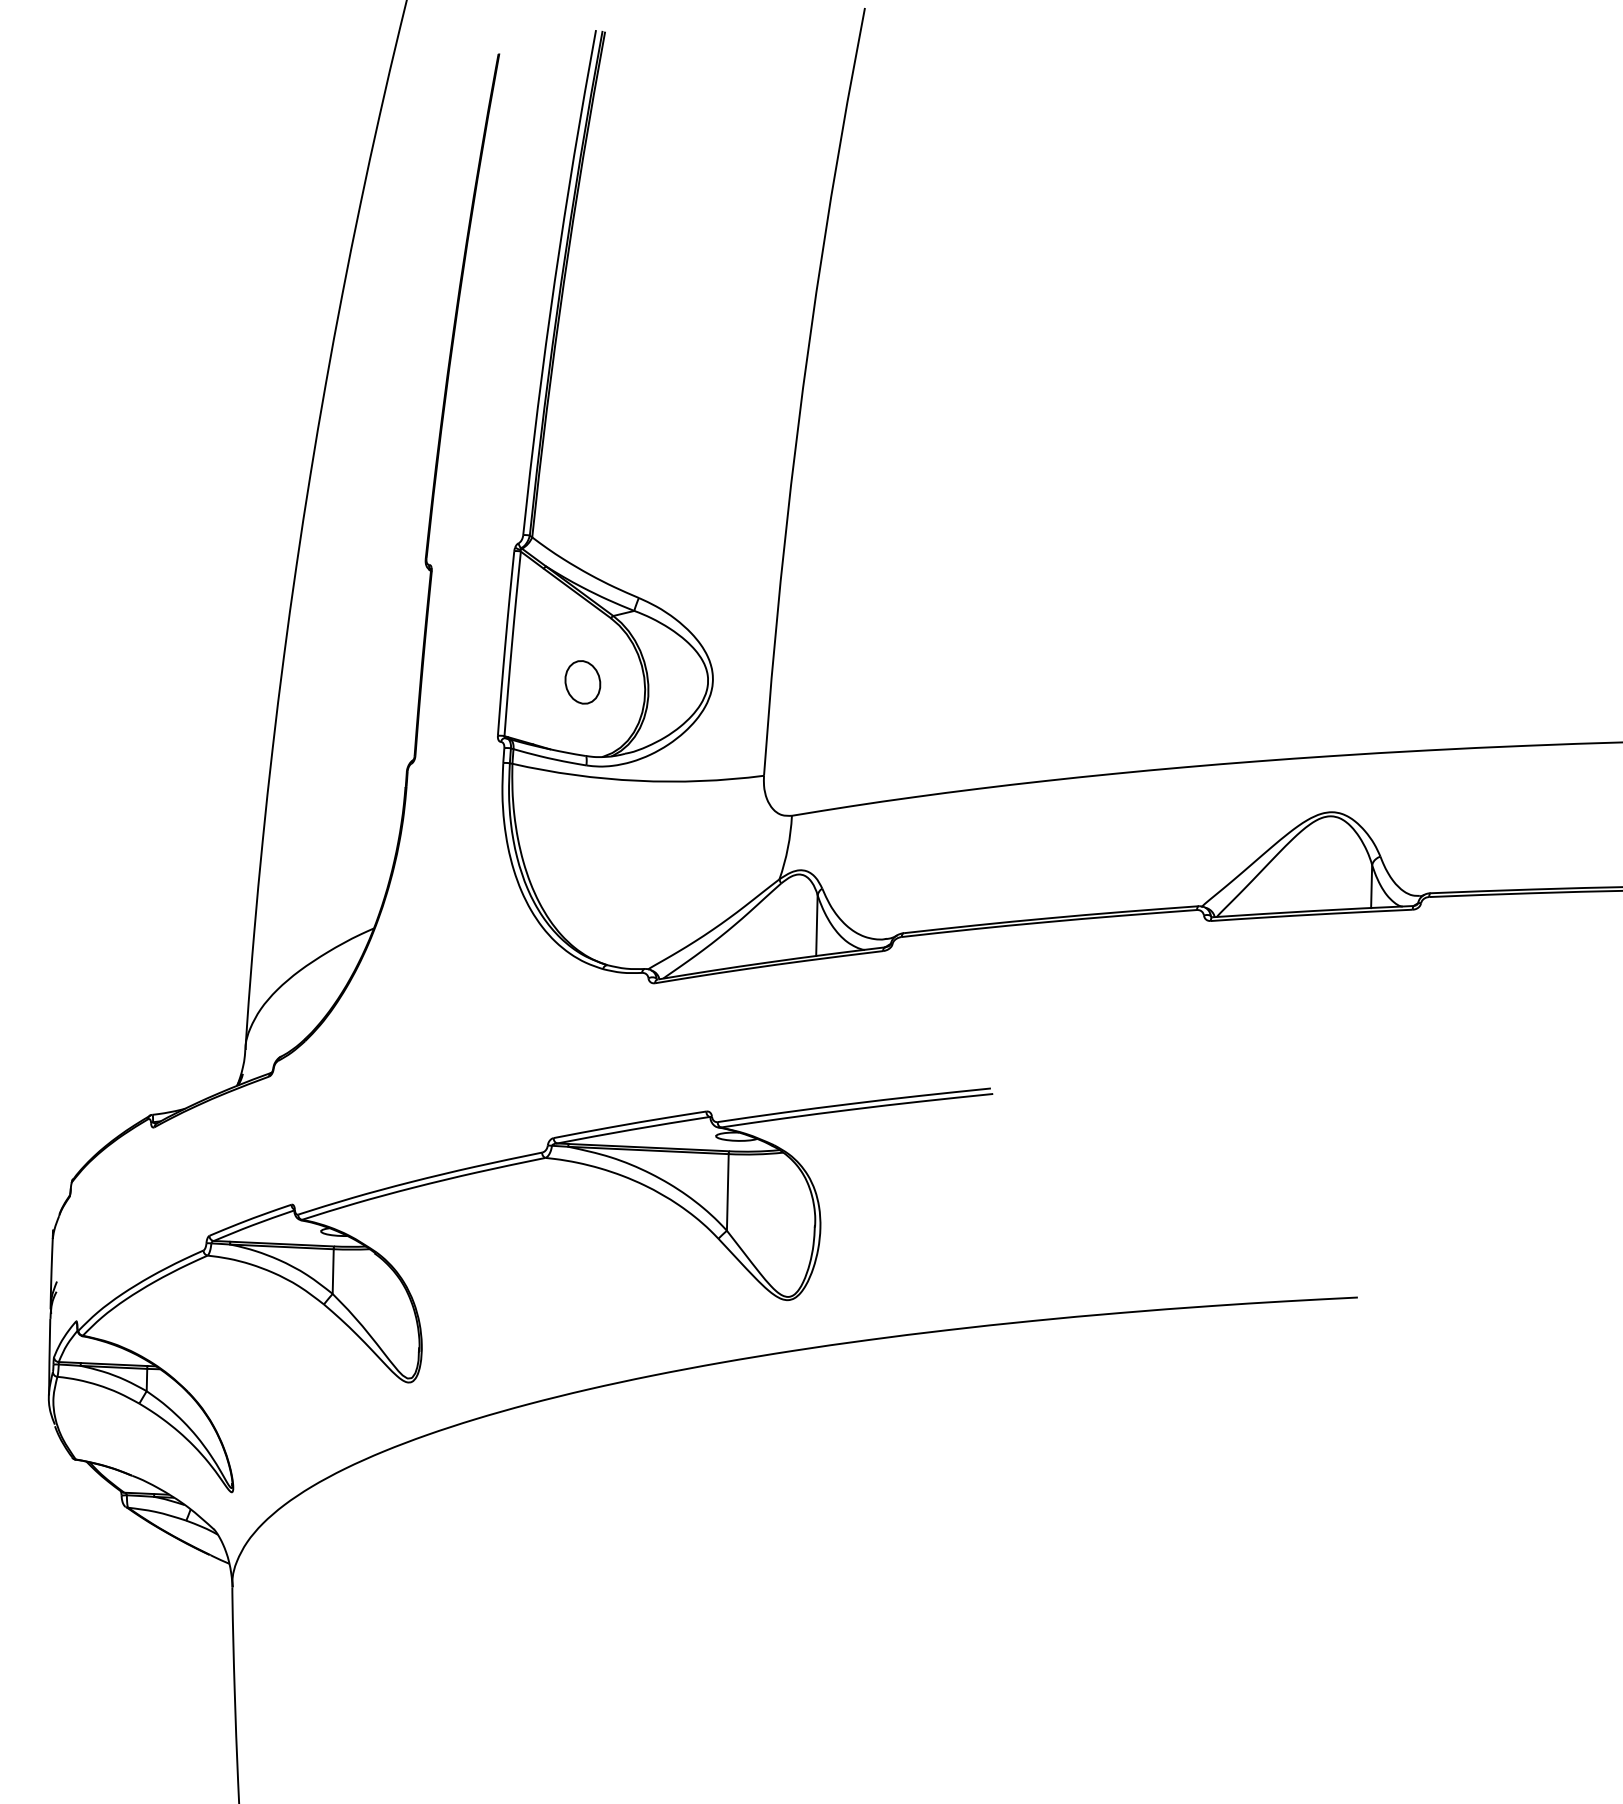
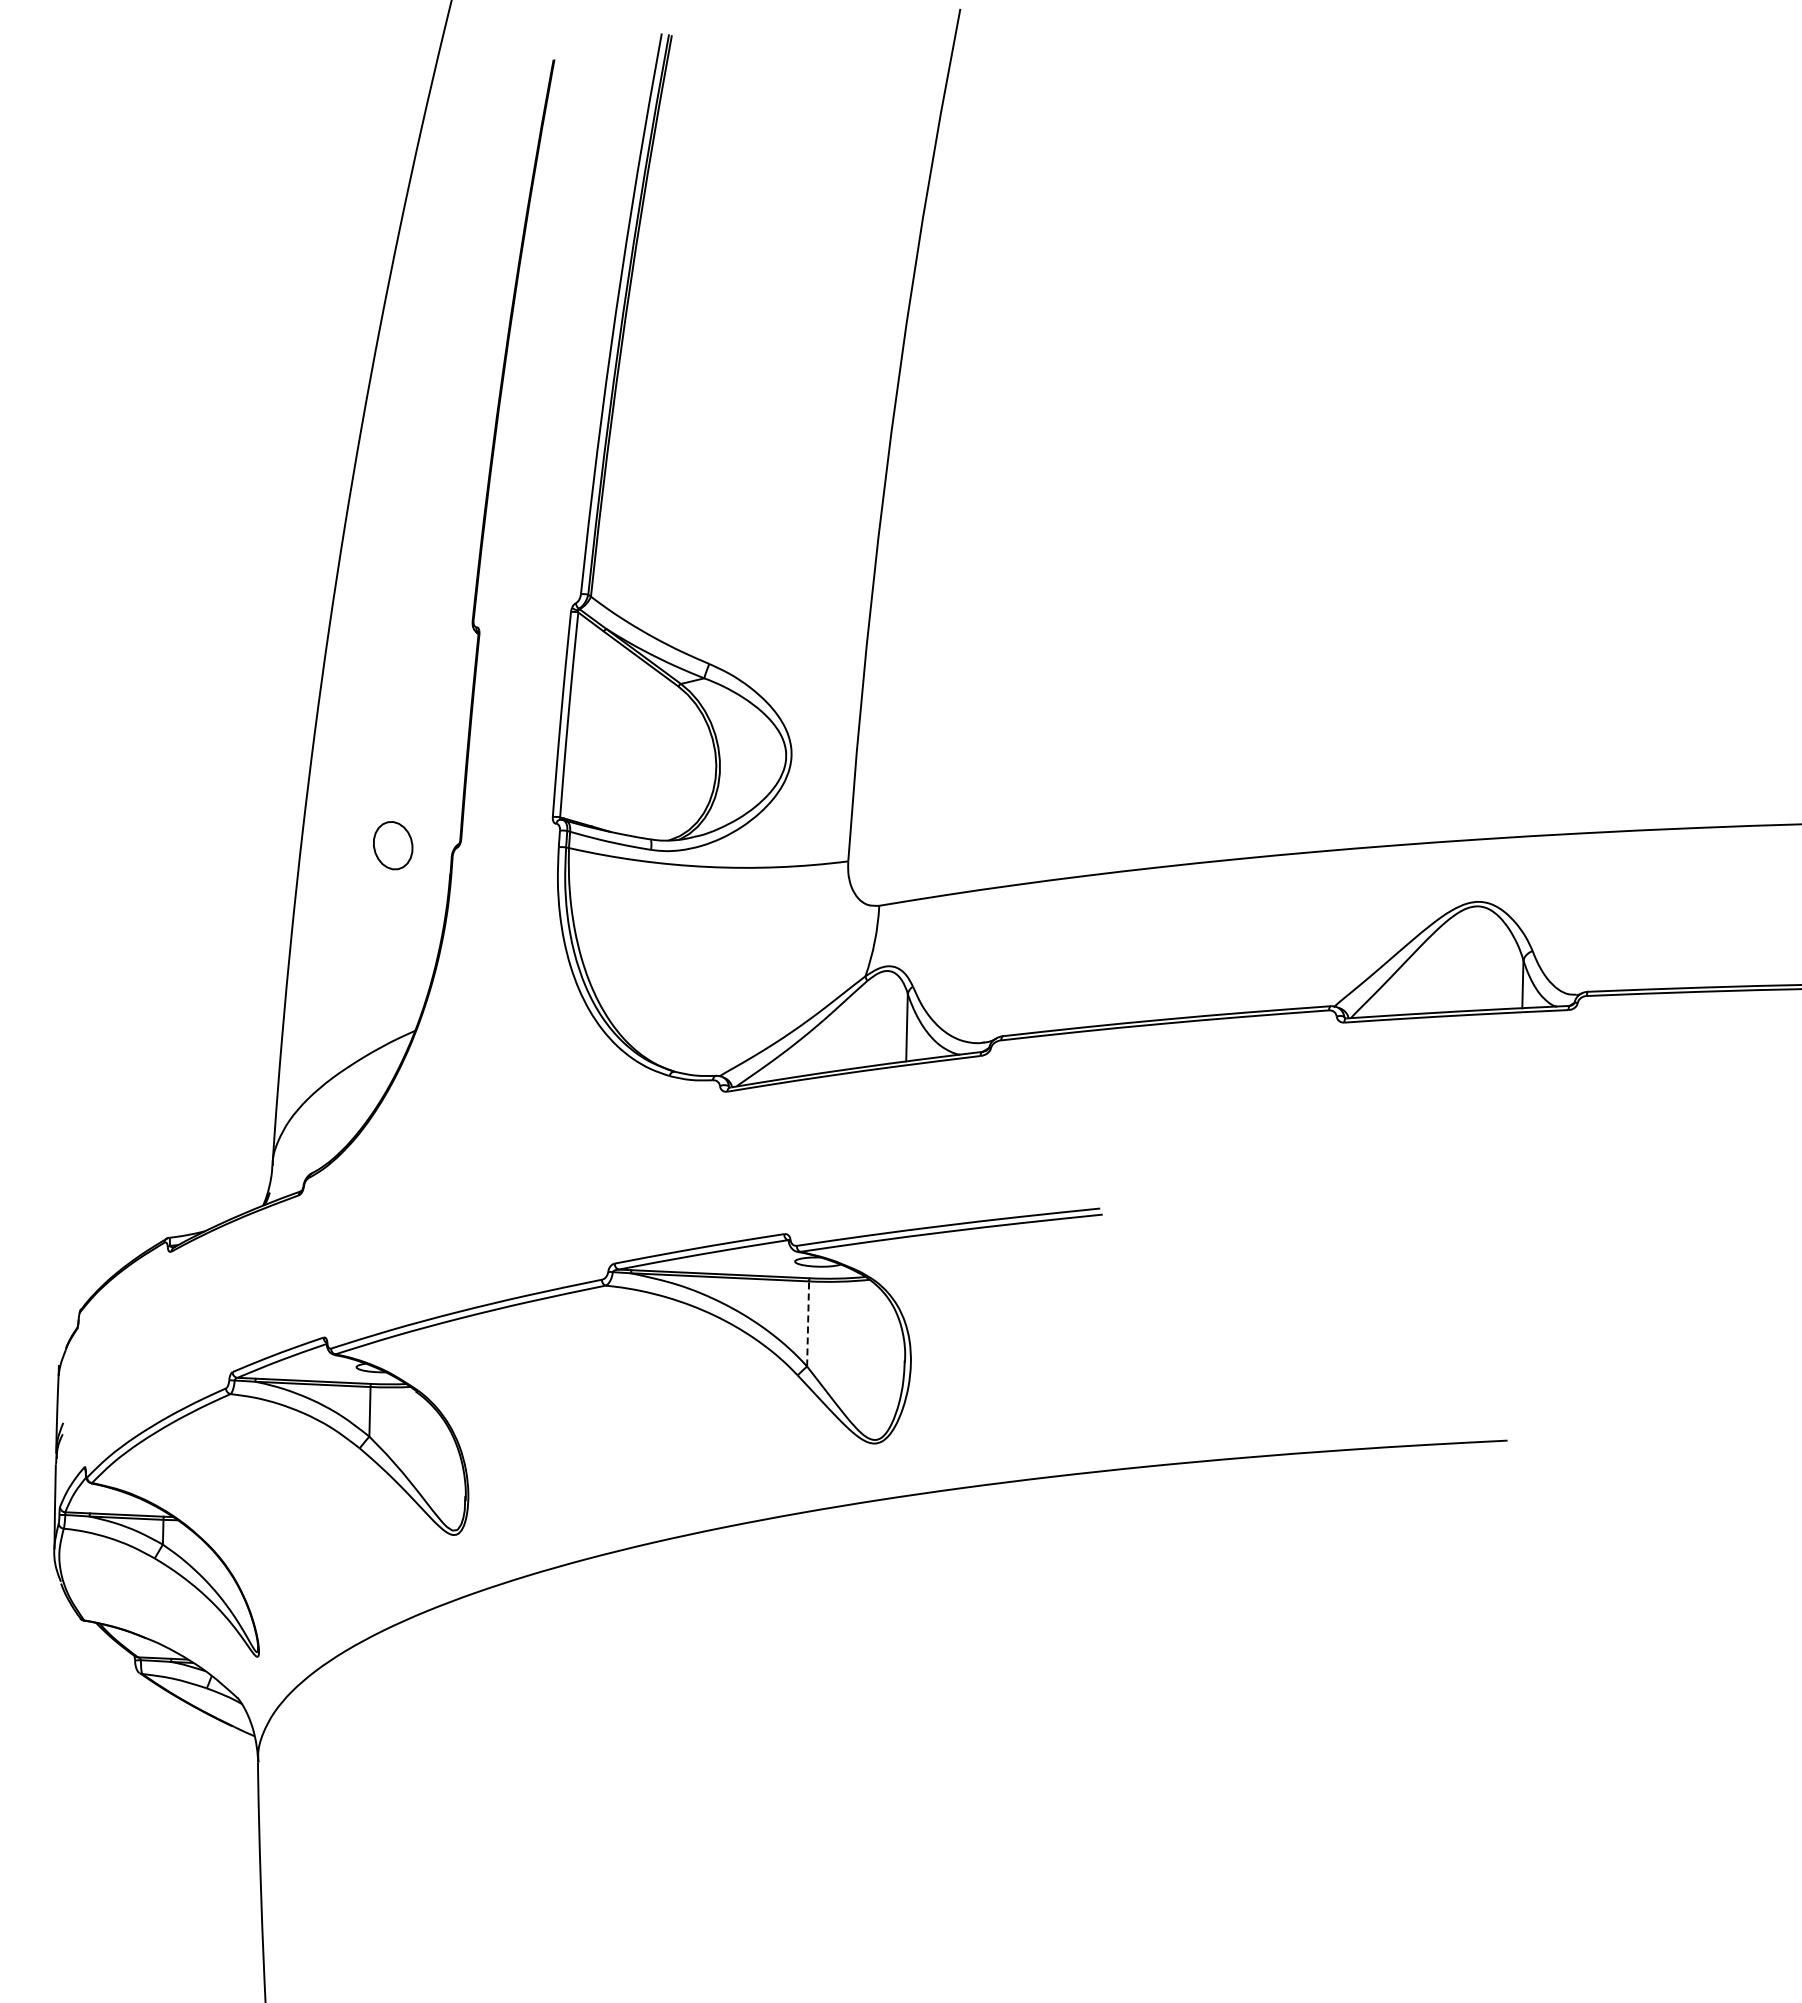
part: (583, 682) -> (393, 845), moved
line: (728, 1192) -> (808, 1323), solid -> dashed

